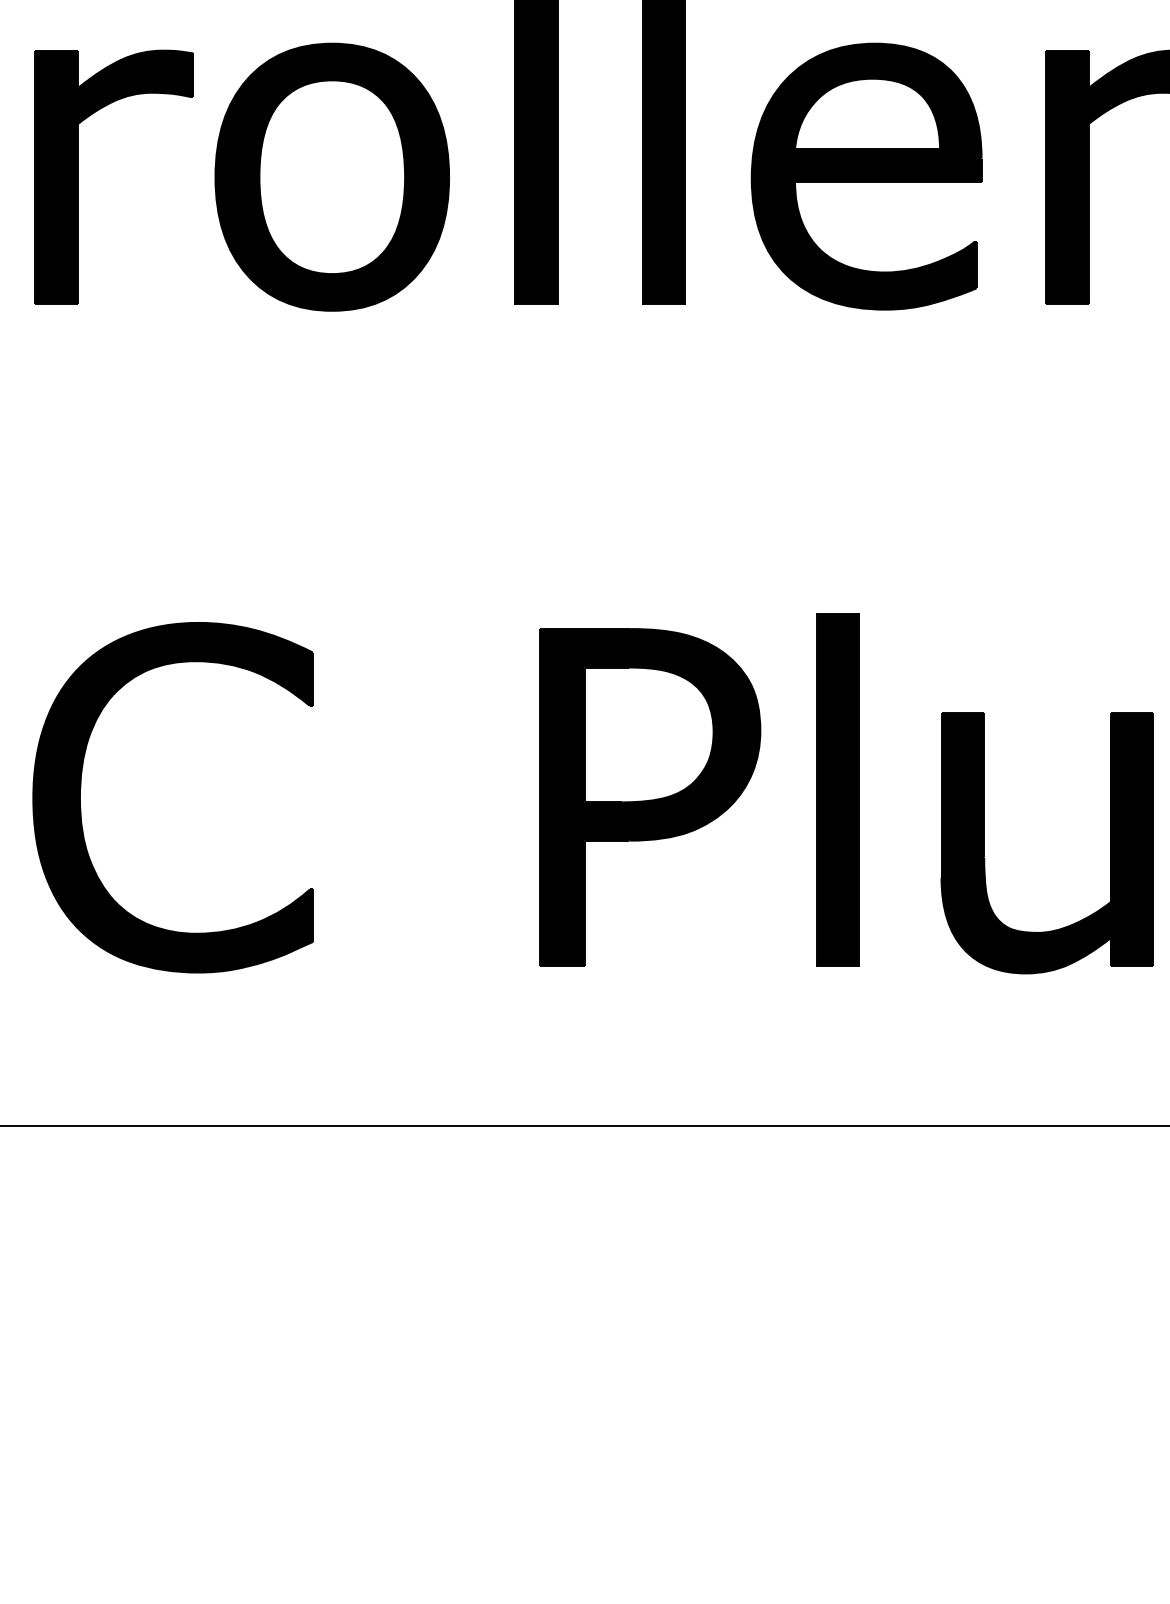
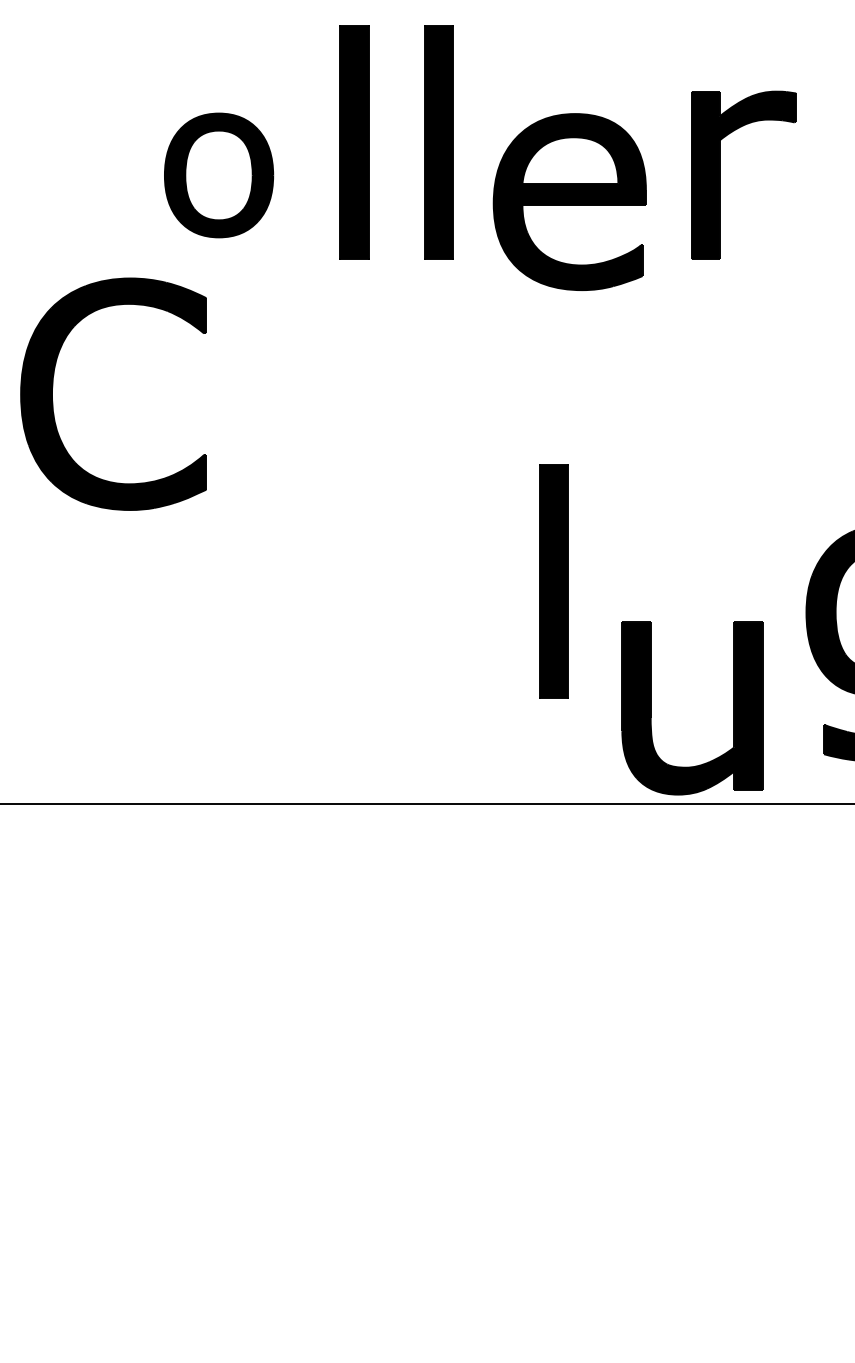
part: (79, 175) -> (51, 174), removed
part: (866, 175) -> (569, 201), moved
part: (331, 177) -> (218, 175), size x0.7
part: (82, 787) -> (53, 387), moved
part: (650, 796) -> (429, 585), removed
part: (985, 843) -> (651, 708), moved

